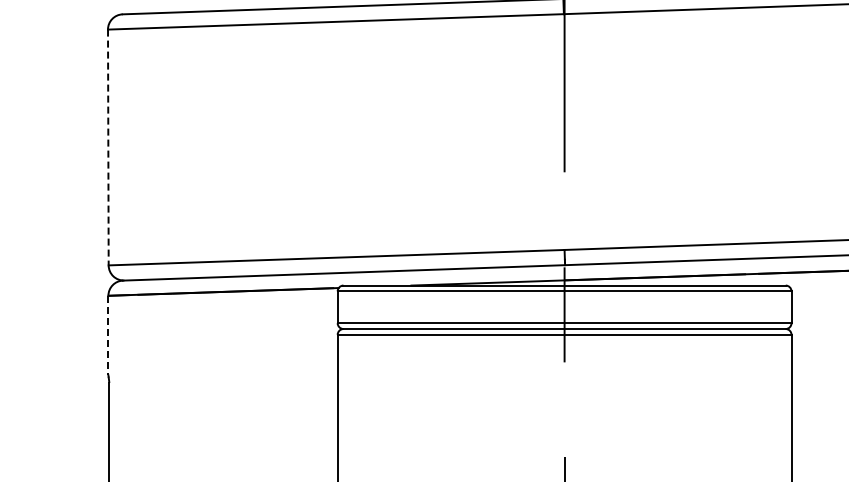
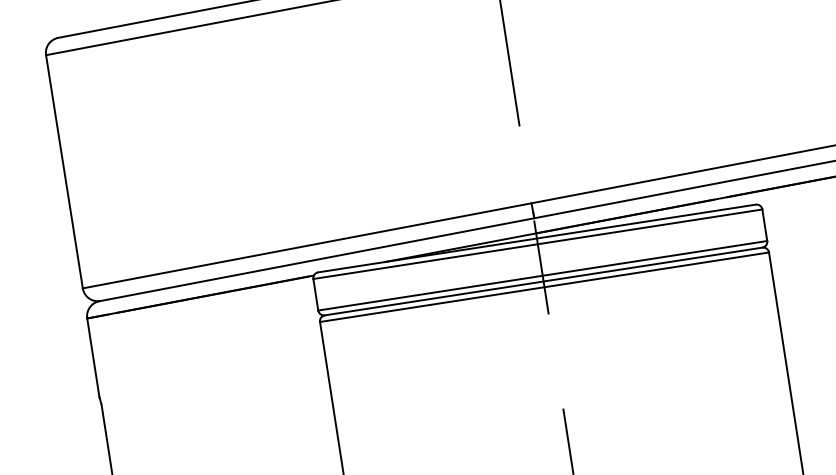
line: (108, 147) -> (64, 171), dashed -> solid
line: (108, 335) -> (93, 357), dashed -> solid

